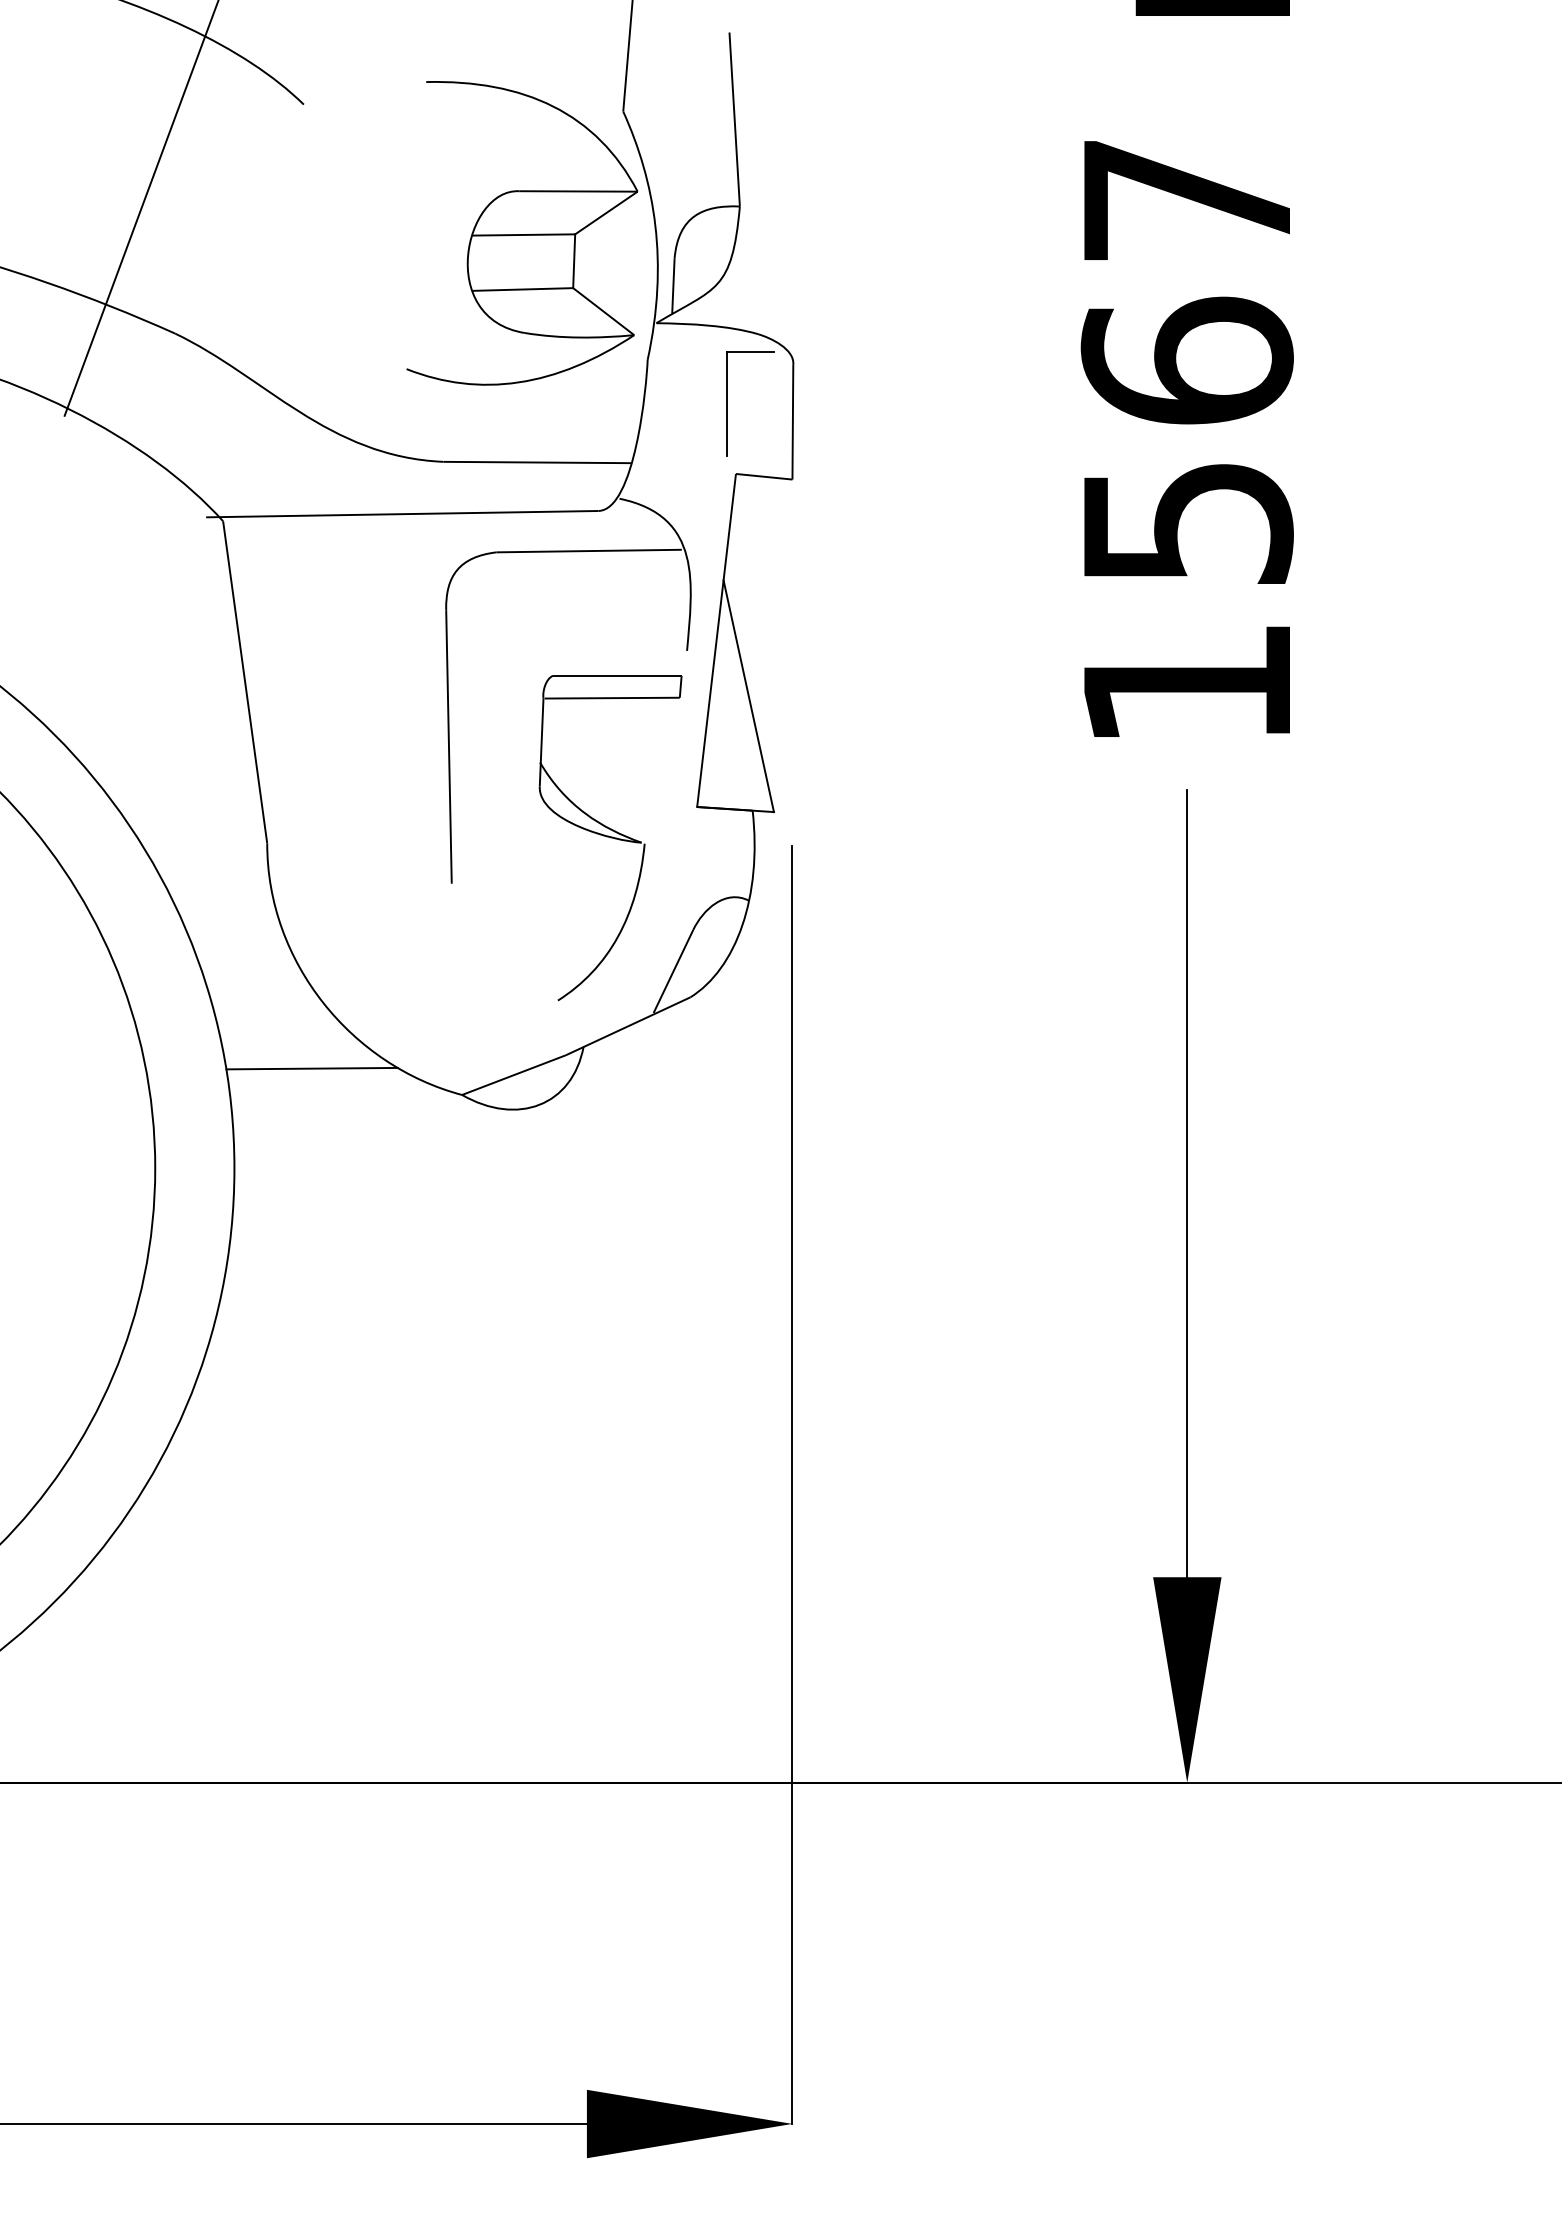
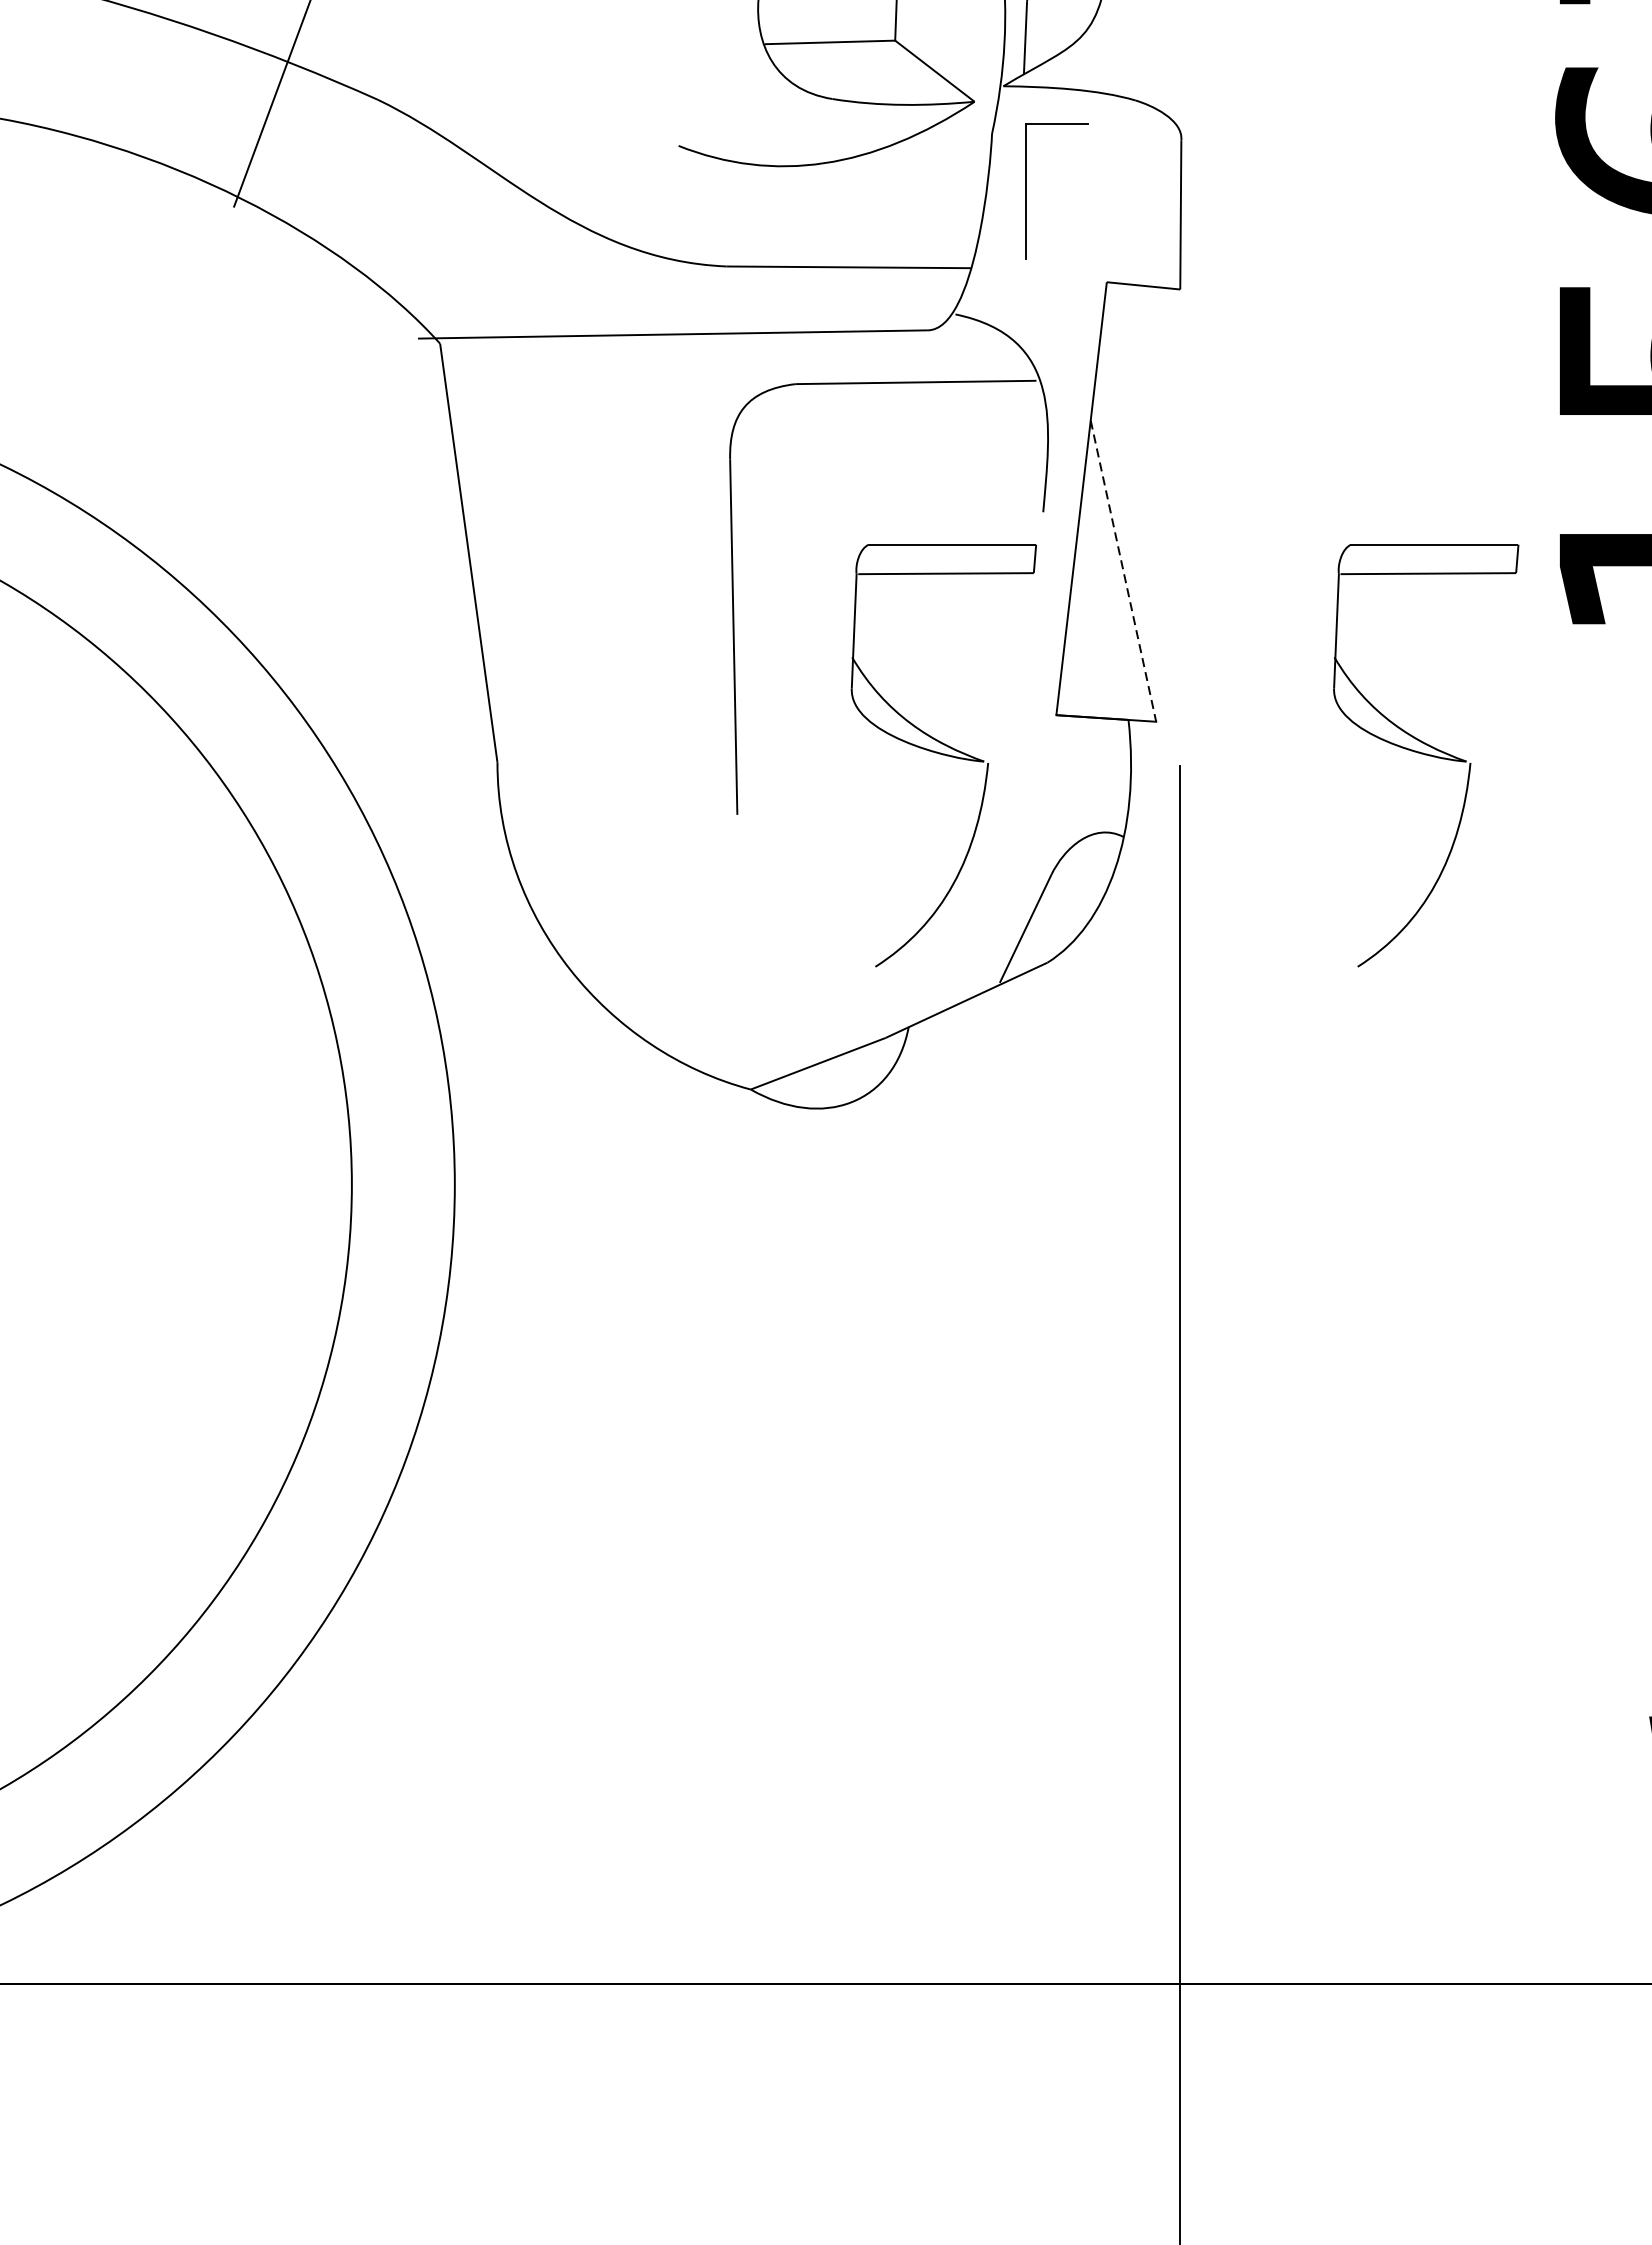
part: (727, 403) -> (1026, 190), moved
line: (748, 696) -> (1123, 571), solid -> dashed
part: (981, 838) -> (1426, 756), added
line: (311, 1068) -> (555, 1055), removed

